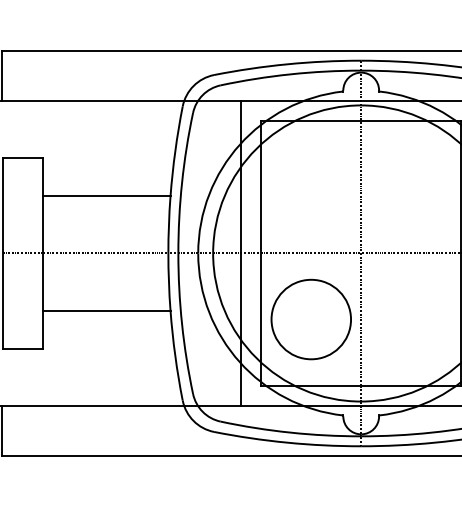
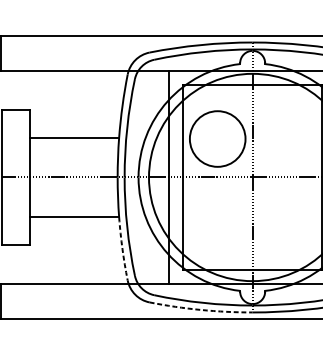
circle: (310, 319) -> (217, 138), moved
arc: (175, 355) -> (122, 248), solid -> dashed
arc: (287, 442) -> (201, 309), solid -> dashed

